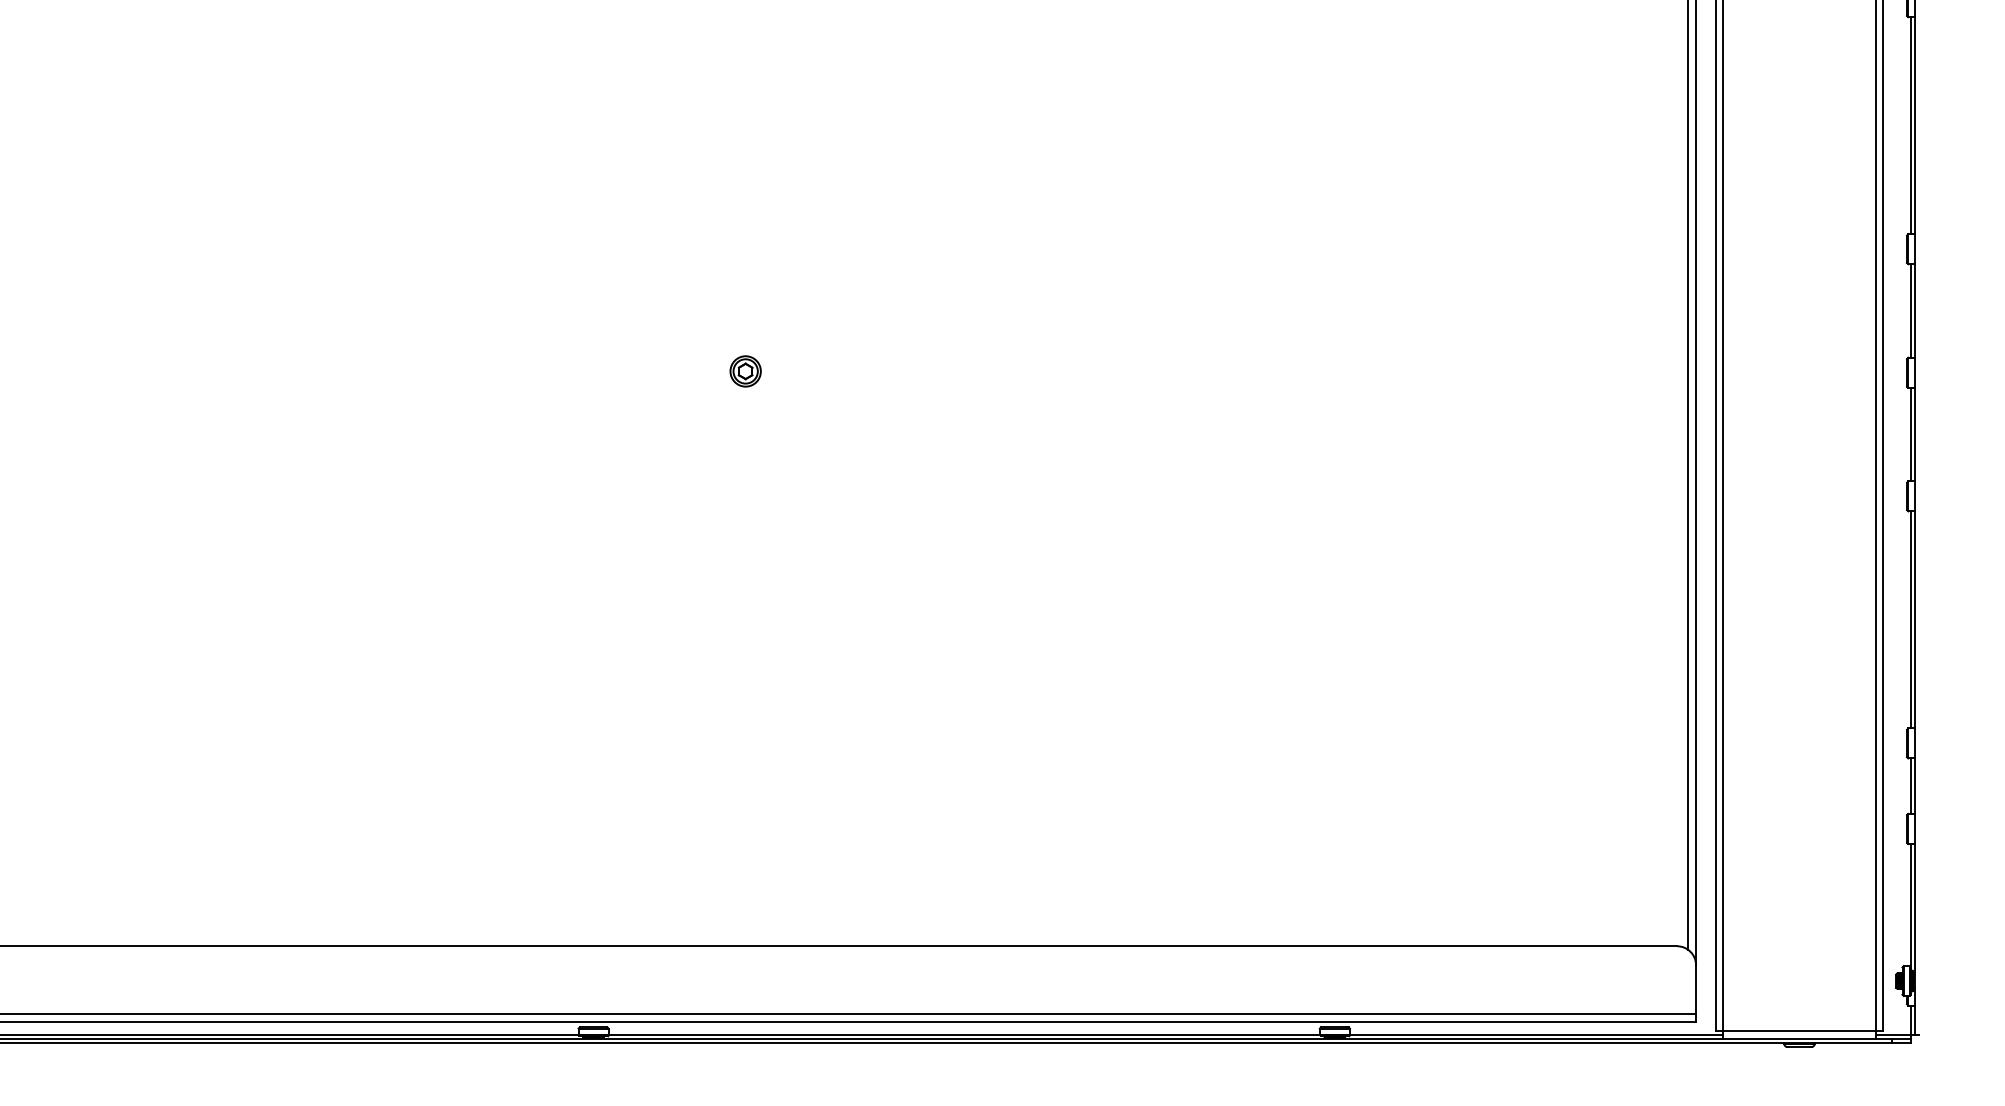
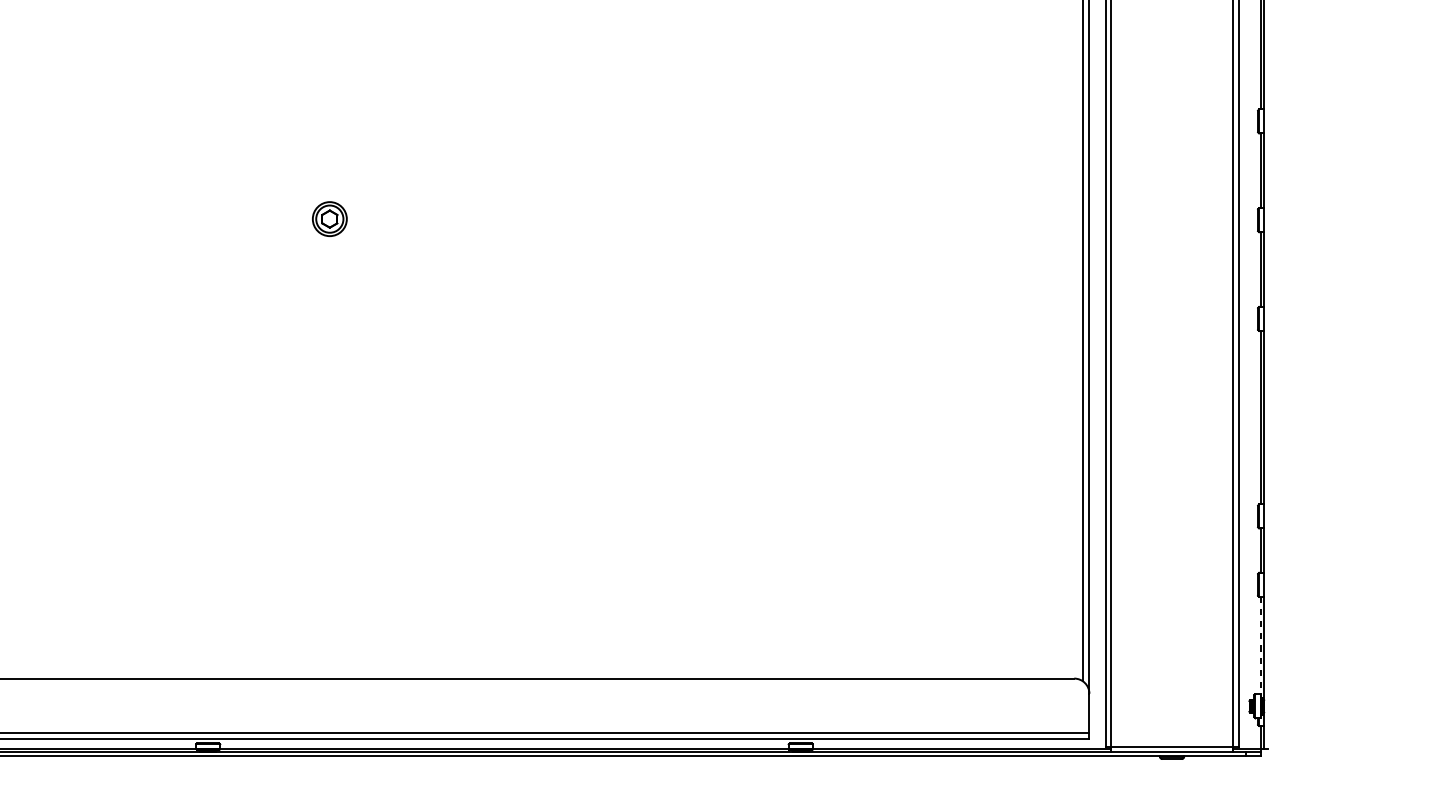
part: (745, 371) -> (329, 219), size x1.4
line: (1910, 905) -> (1260, 646), solid -> dashed

